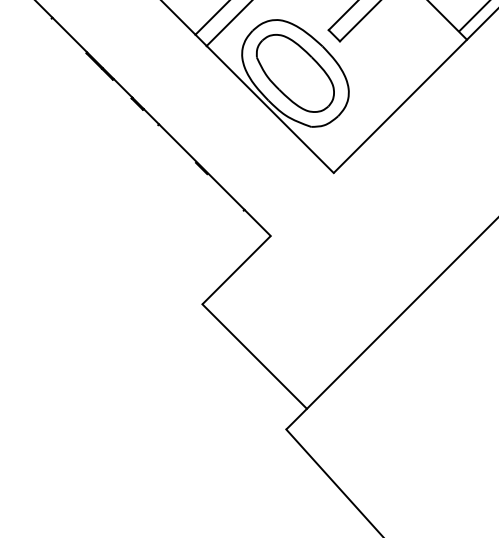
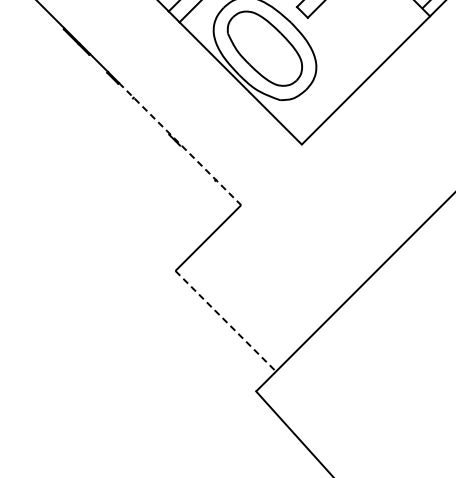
line: (207, 172) -> (180, 144), solid -> dashed
line: (254, 356) -> (225, 321), solid -> dashed

